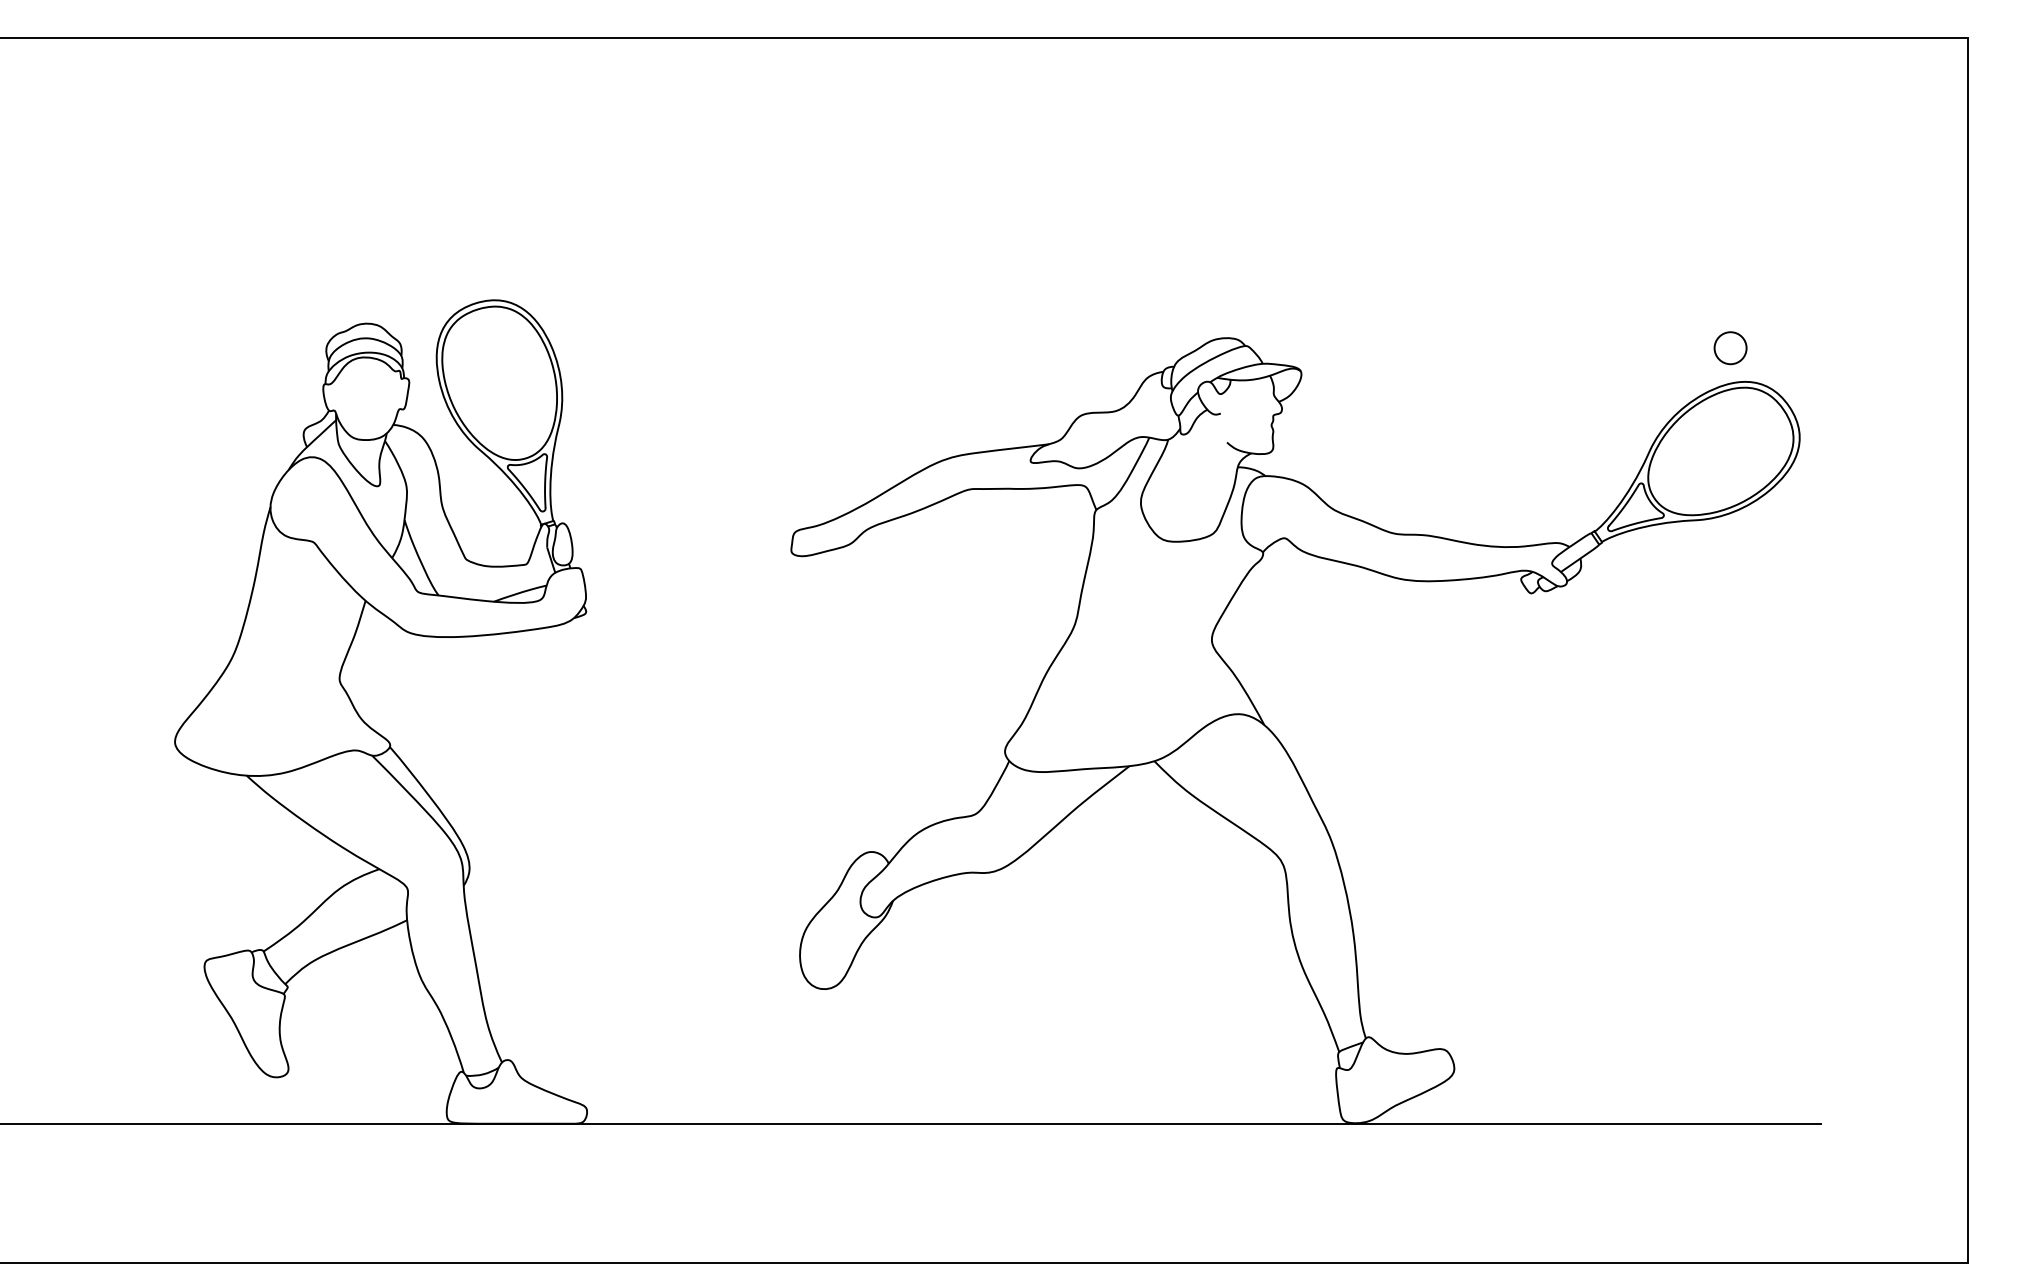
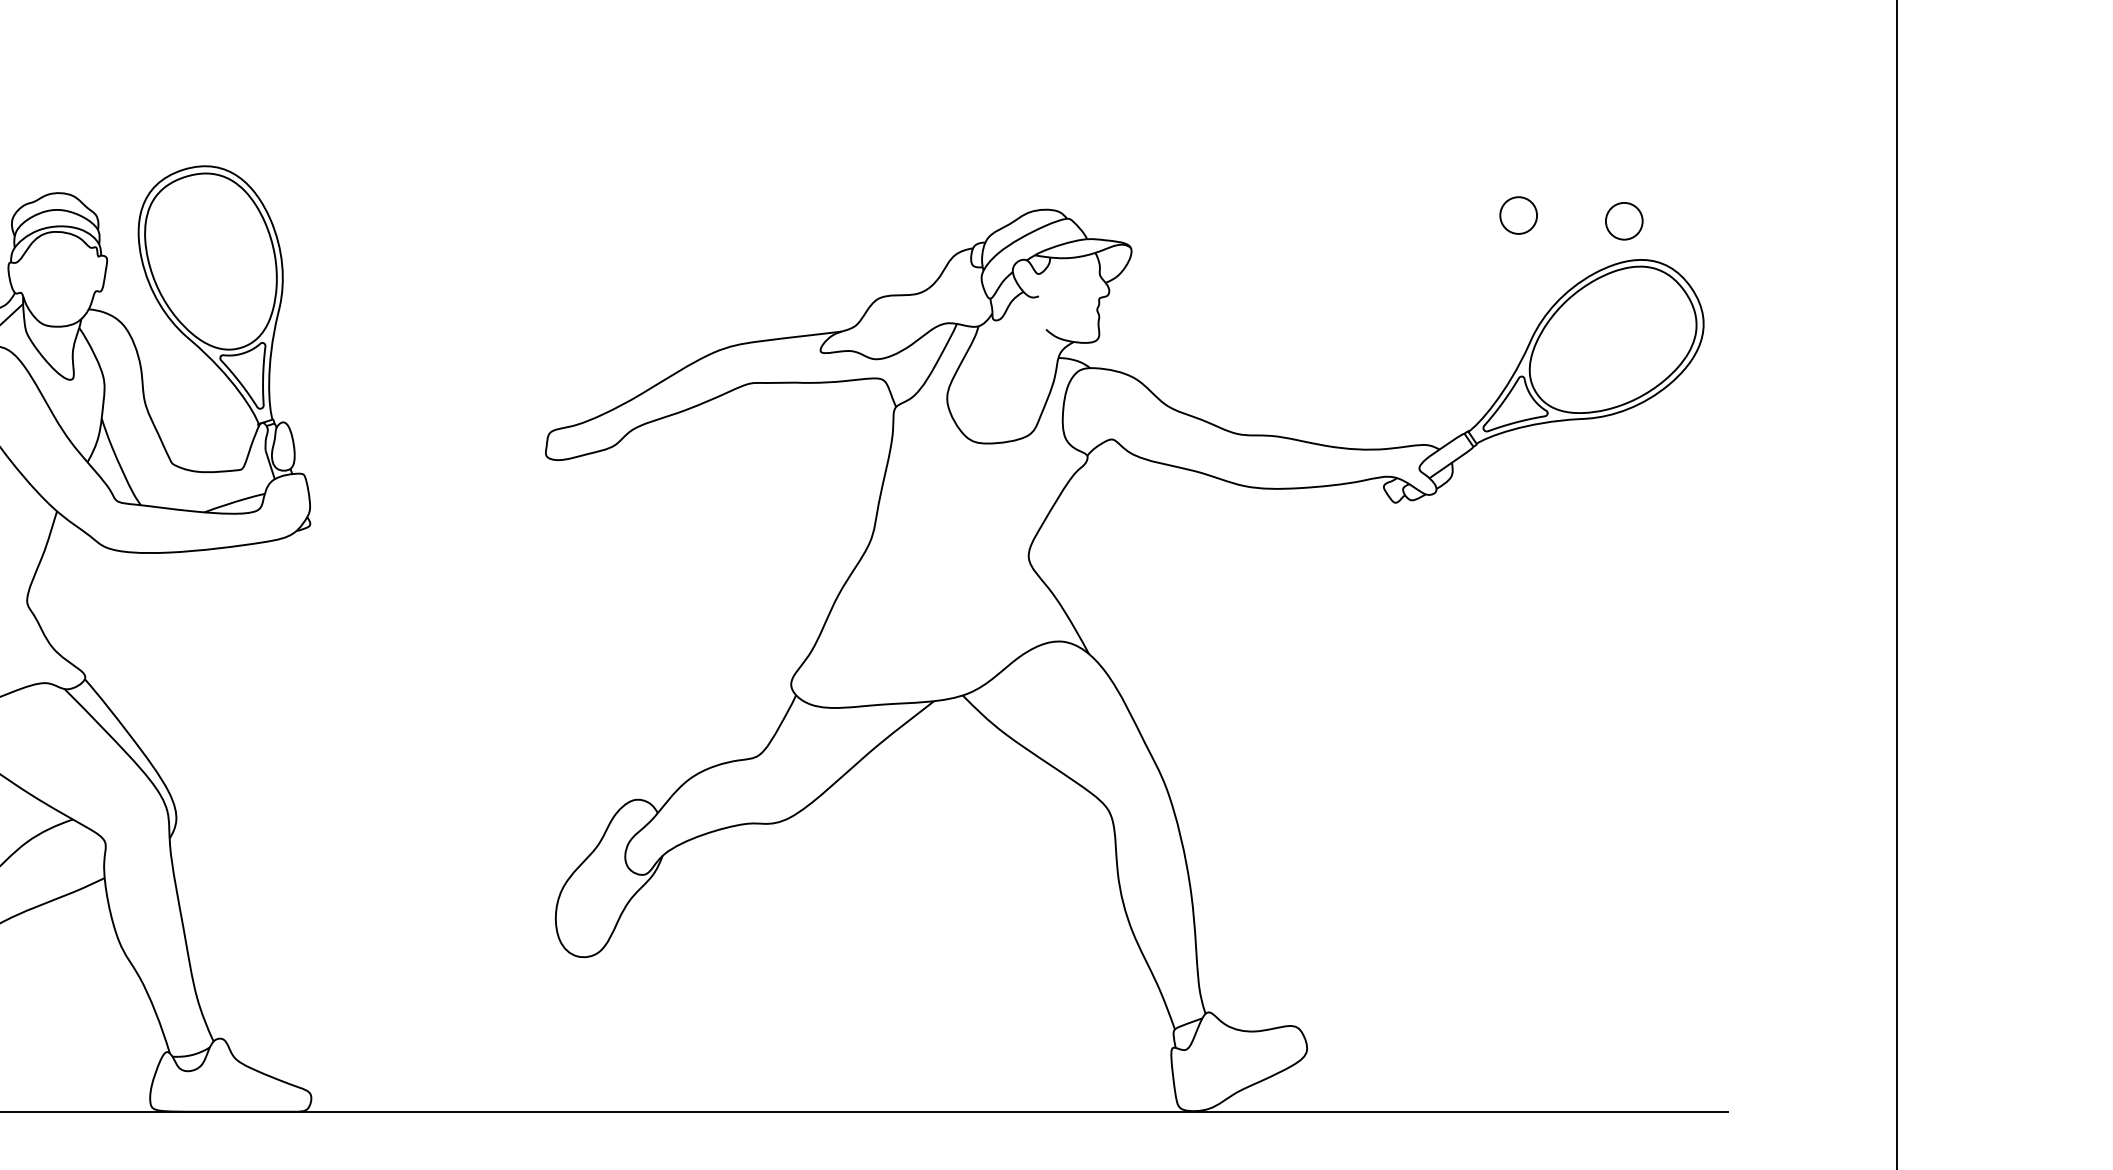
circle: (1638, 343) -> (1518, 215), added

